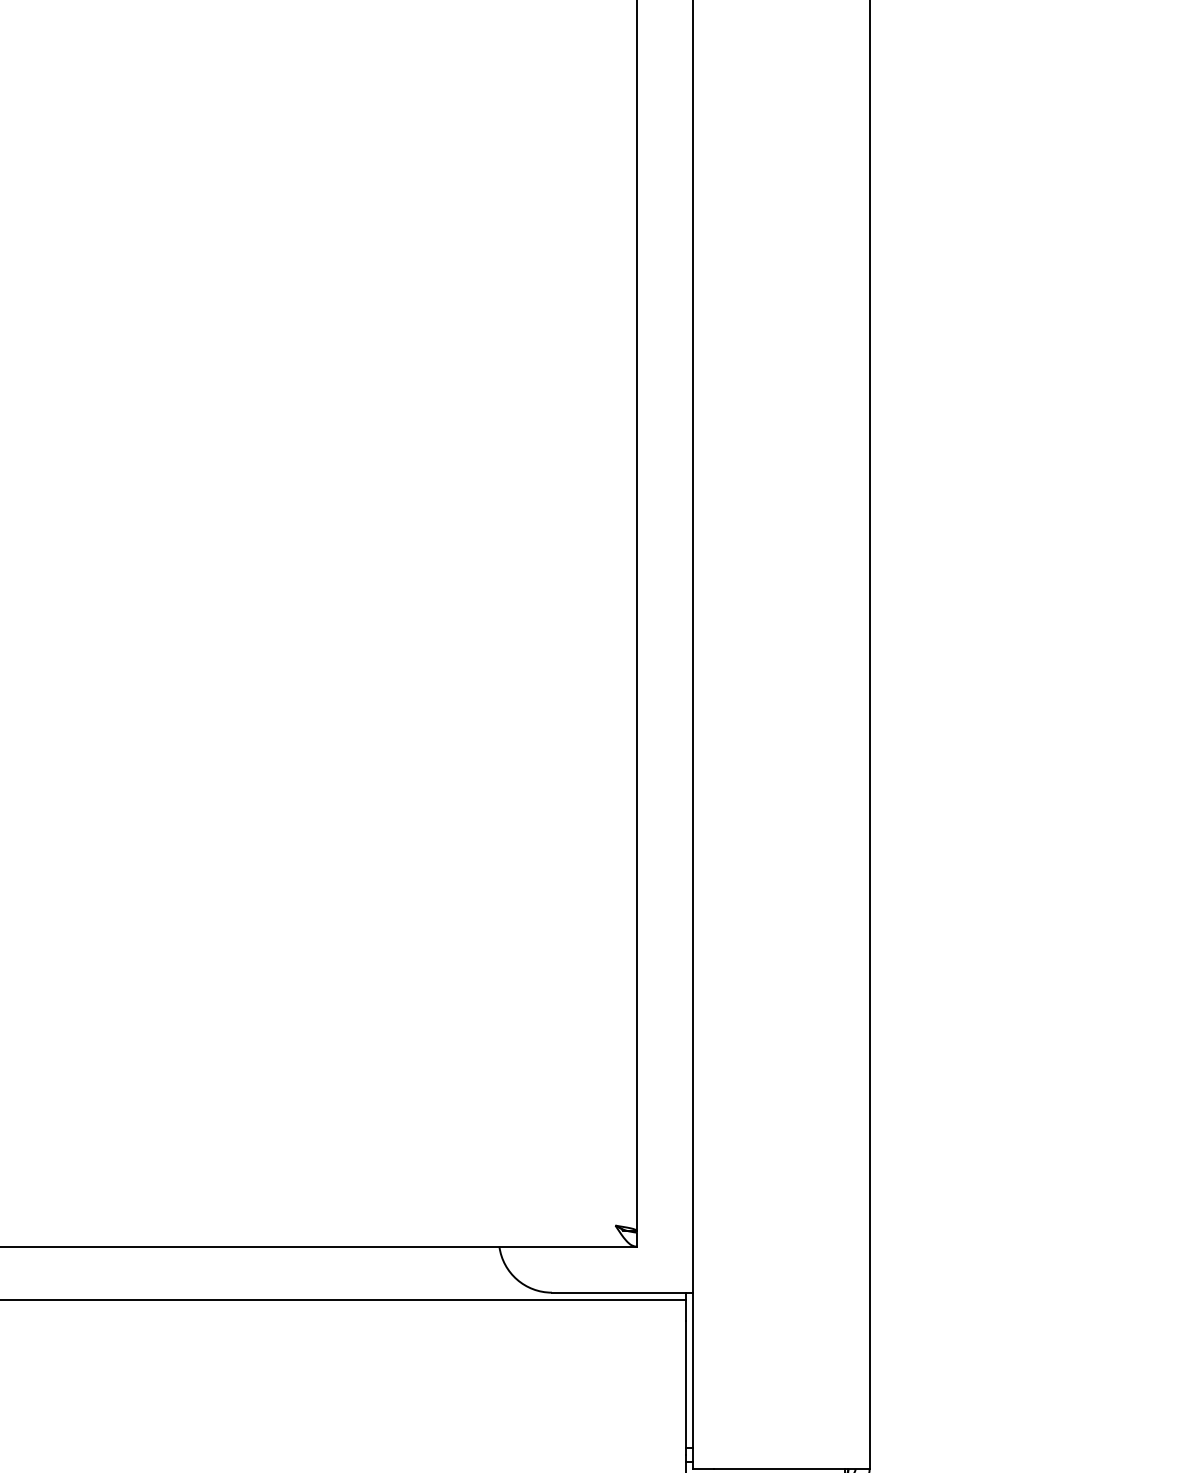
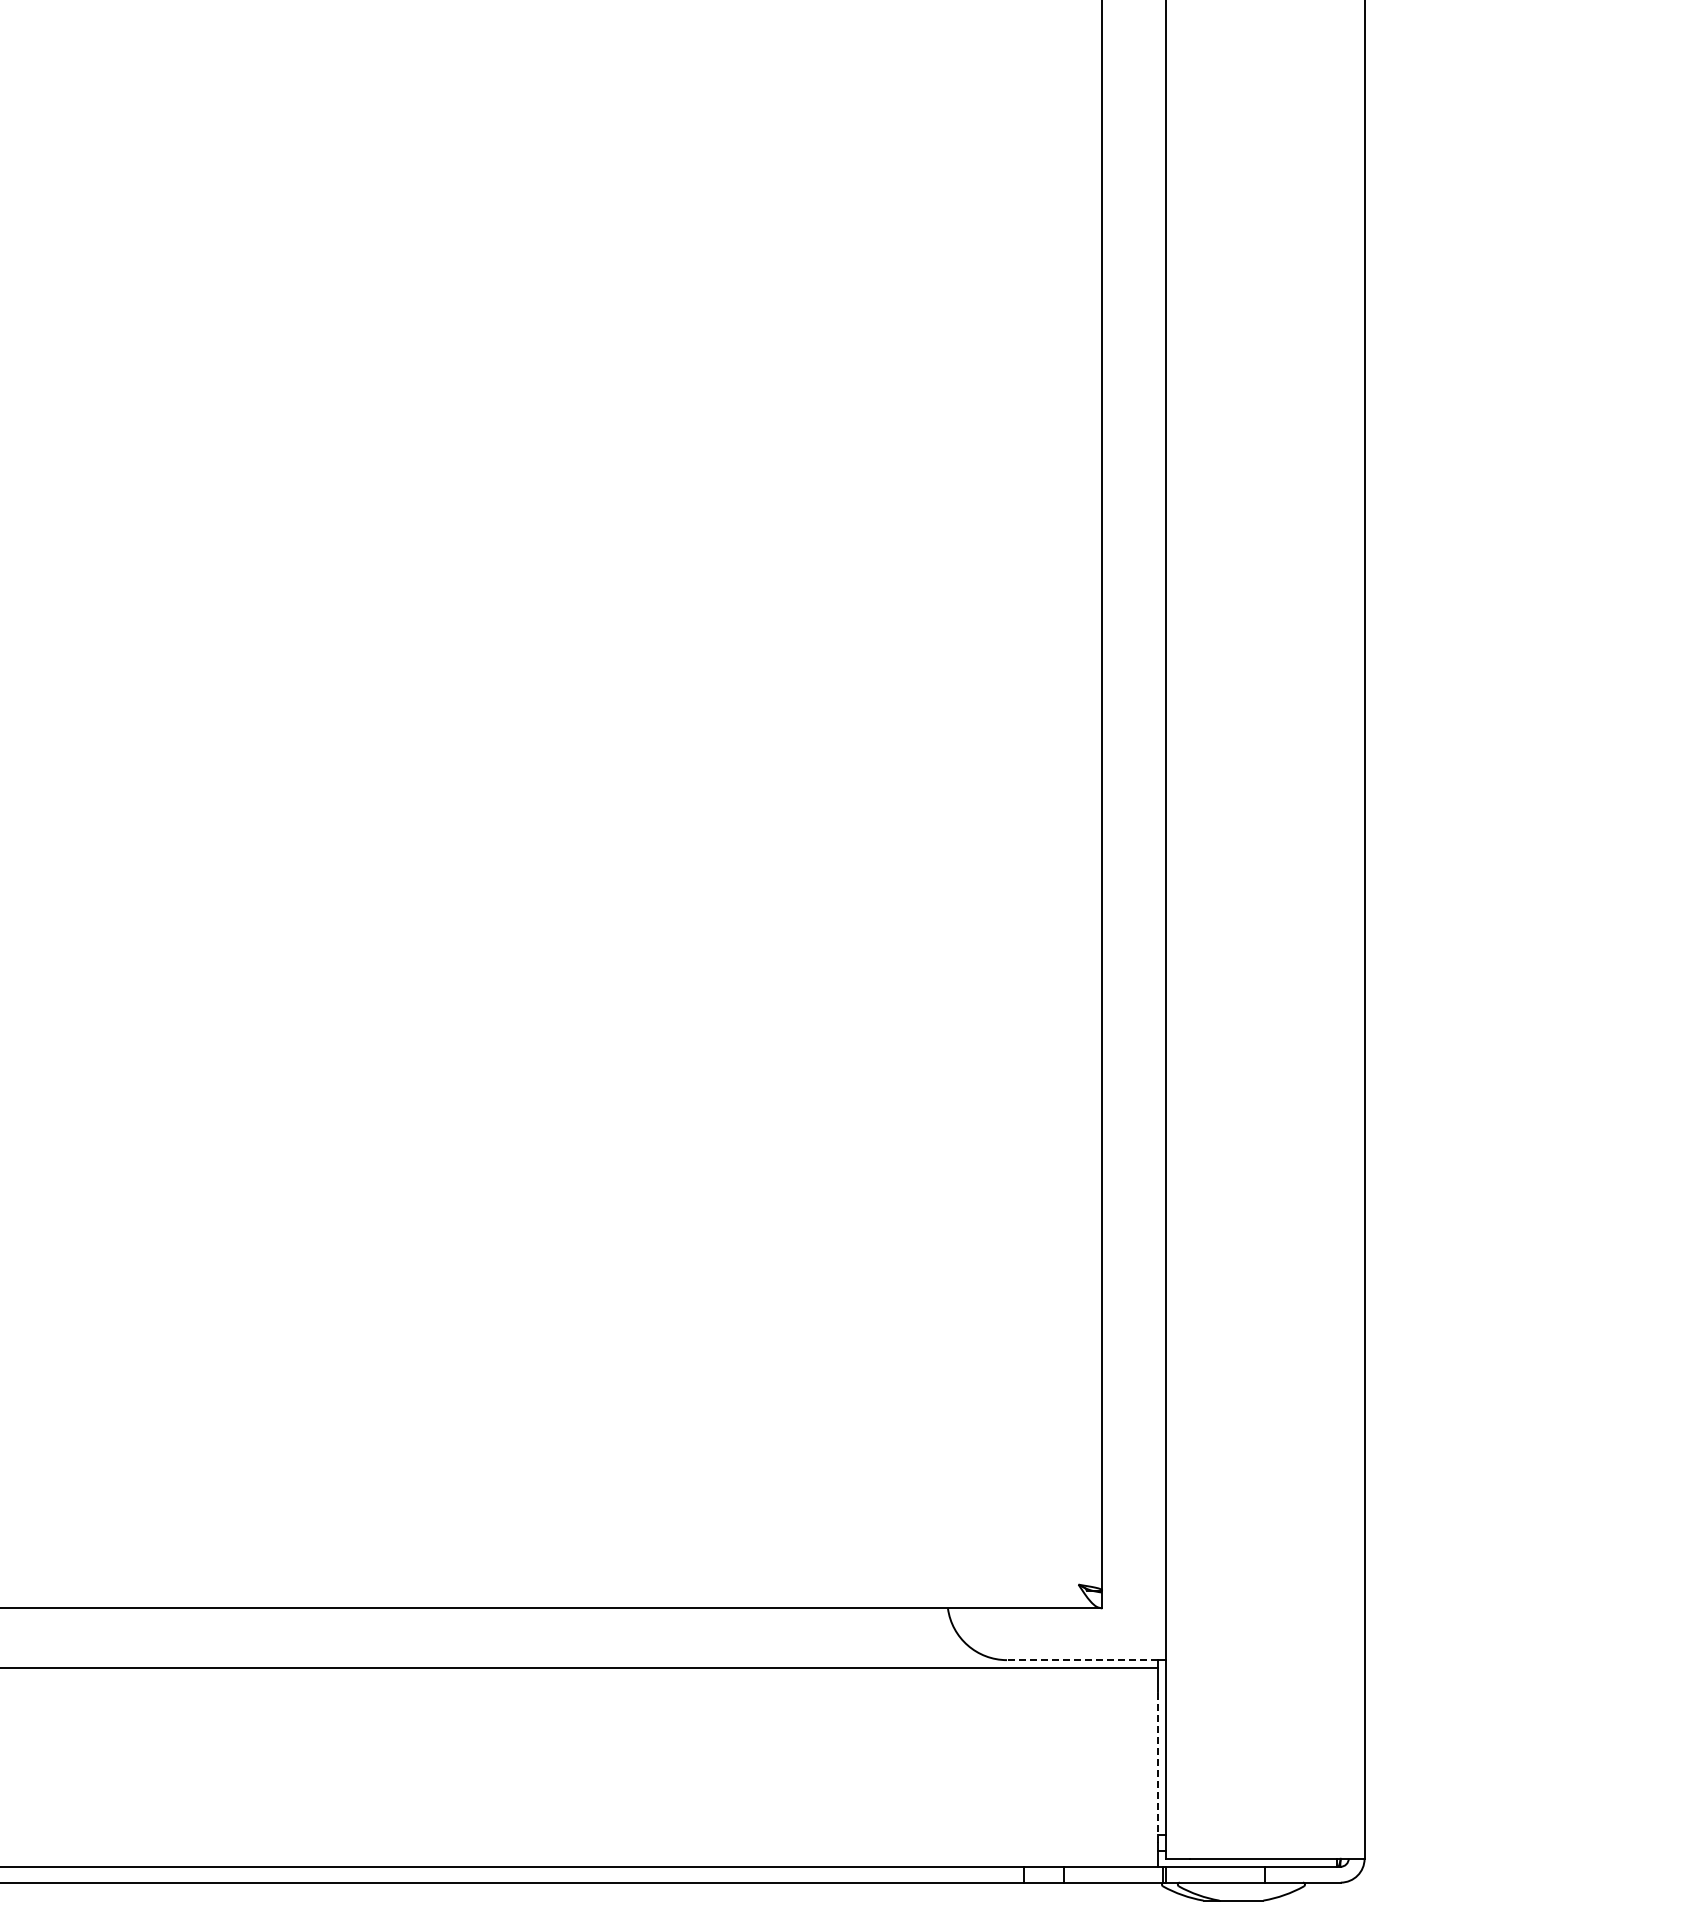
line: (618, 1292) -> (1082, 1660), solid -> dashed
line: (686, 1387) -> (1158, 1766), solid -> dashed

